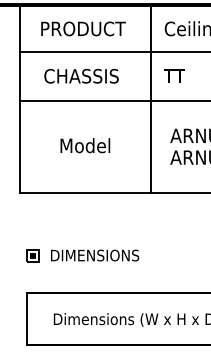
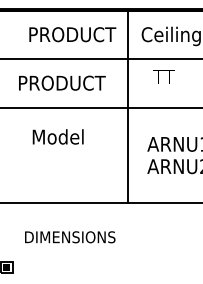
text: (83, 28) -> (72, 34), moved
text: (86, 75) -> (61, 82), CHASSIS -> PRODUCT
text: (174, 75) -> (163, 76), moved
text: (85, 145) -> (58, 136), moved
text: (95, 255) -> (70, 237), moved

